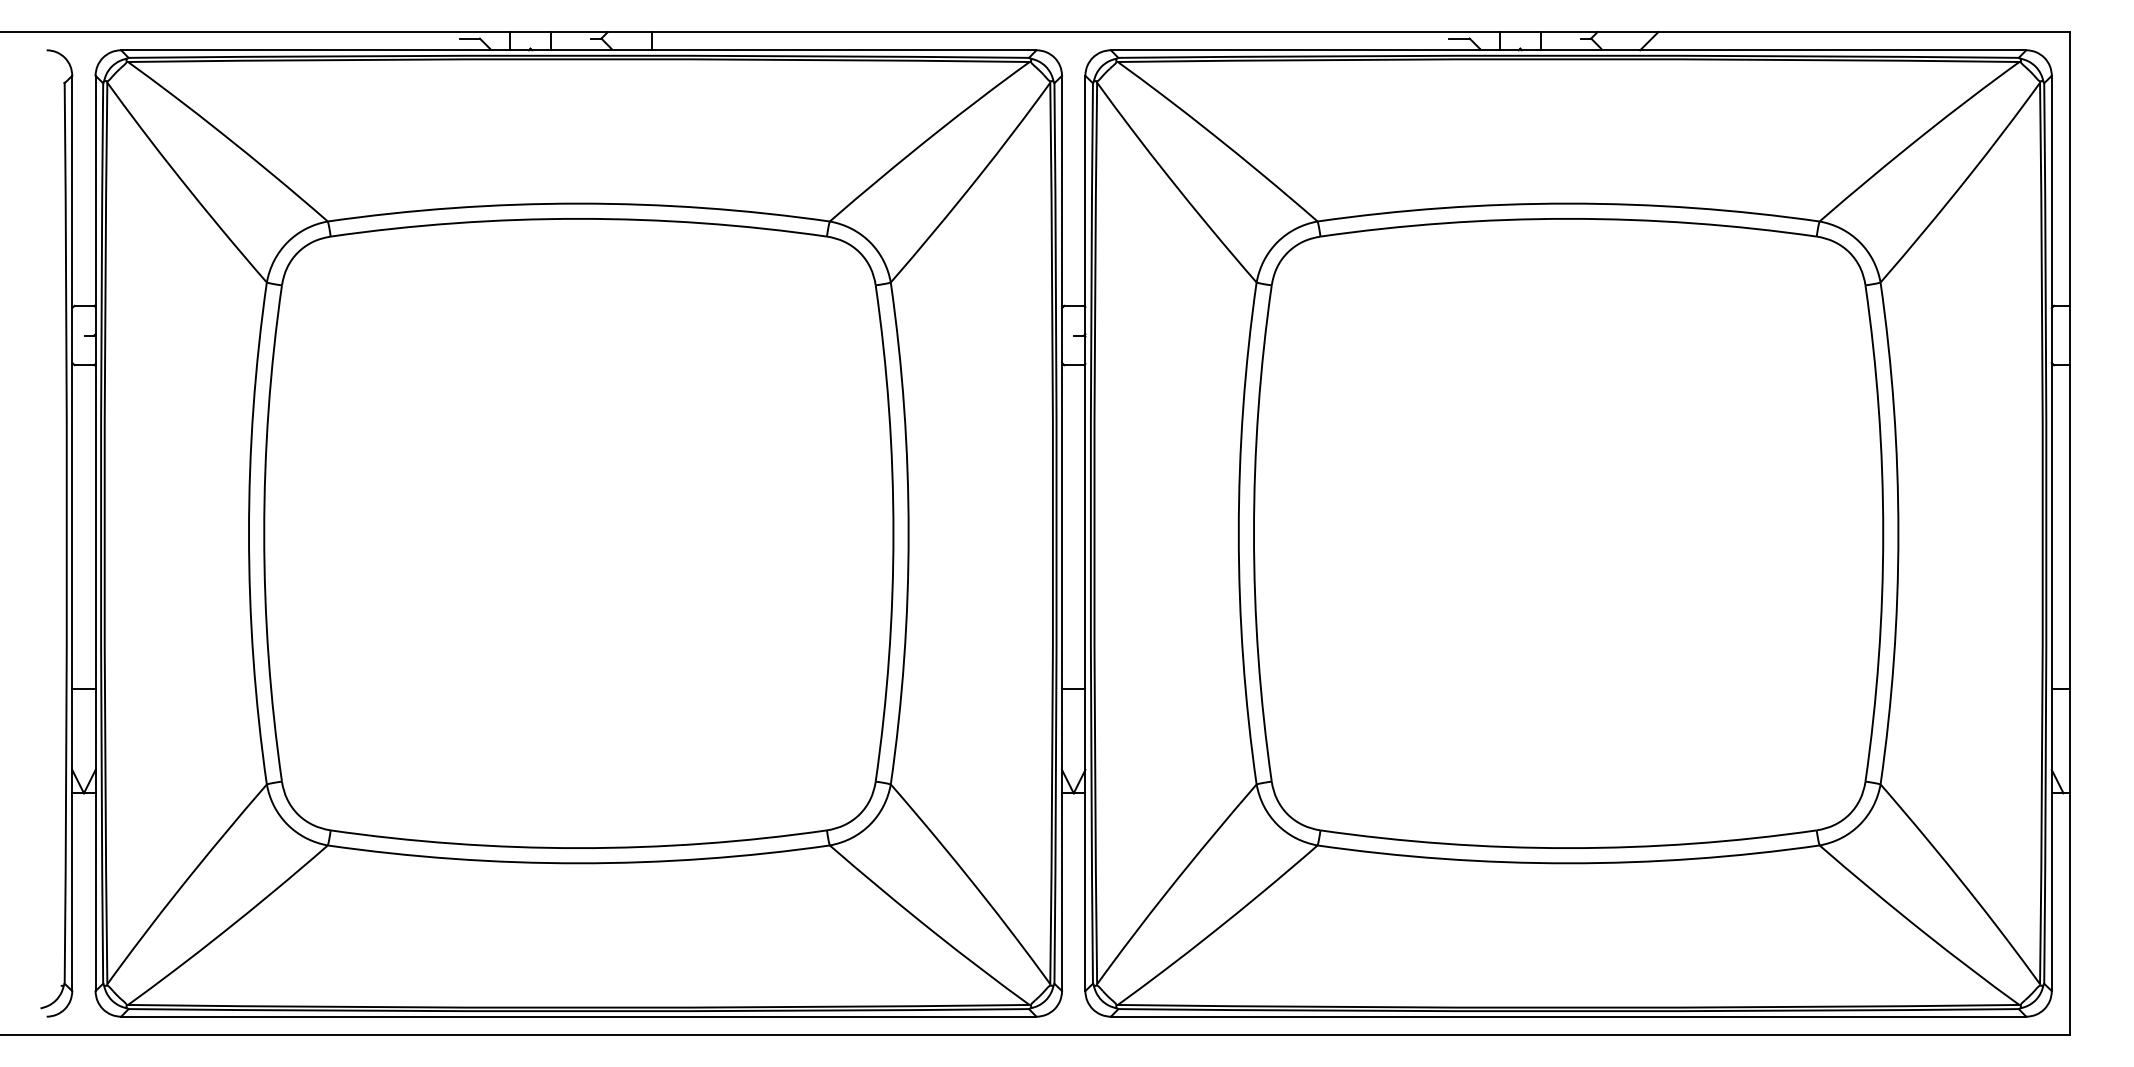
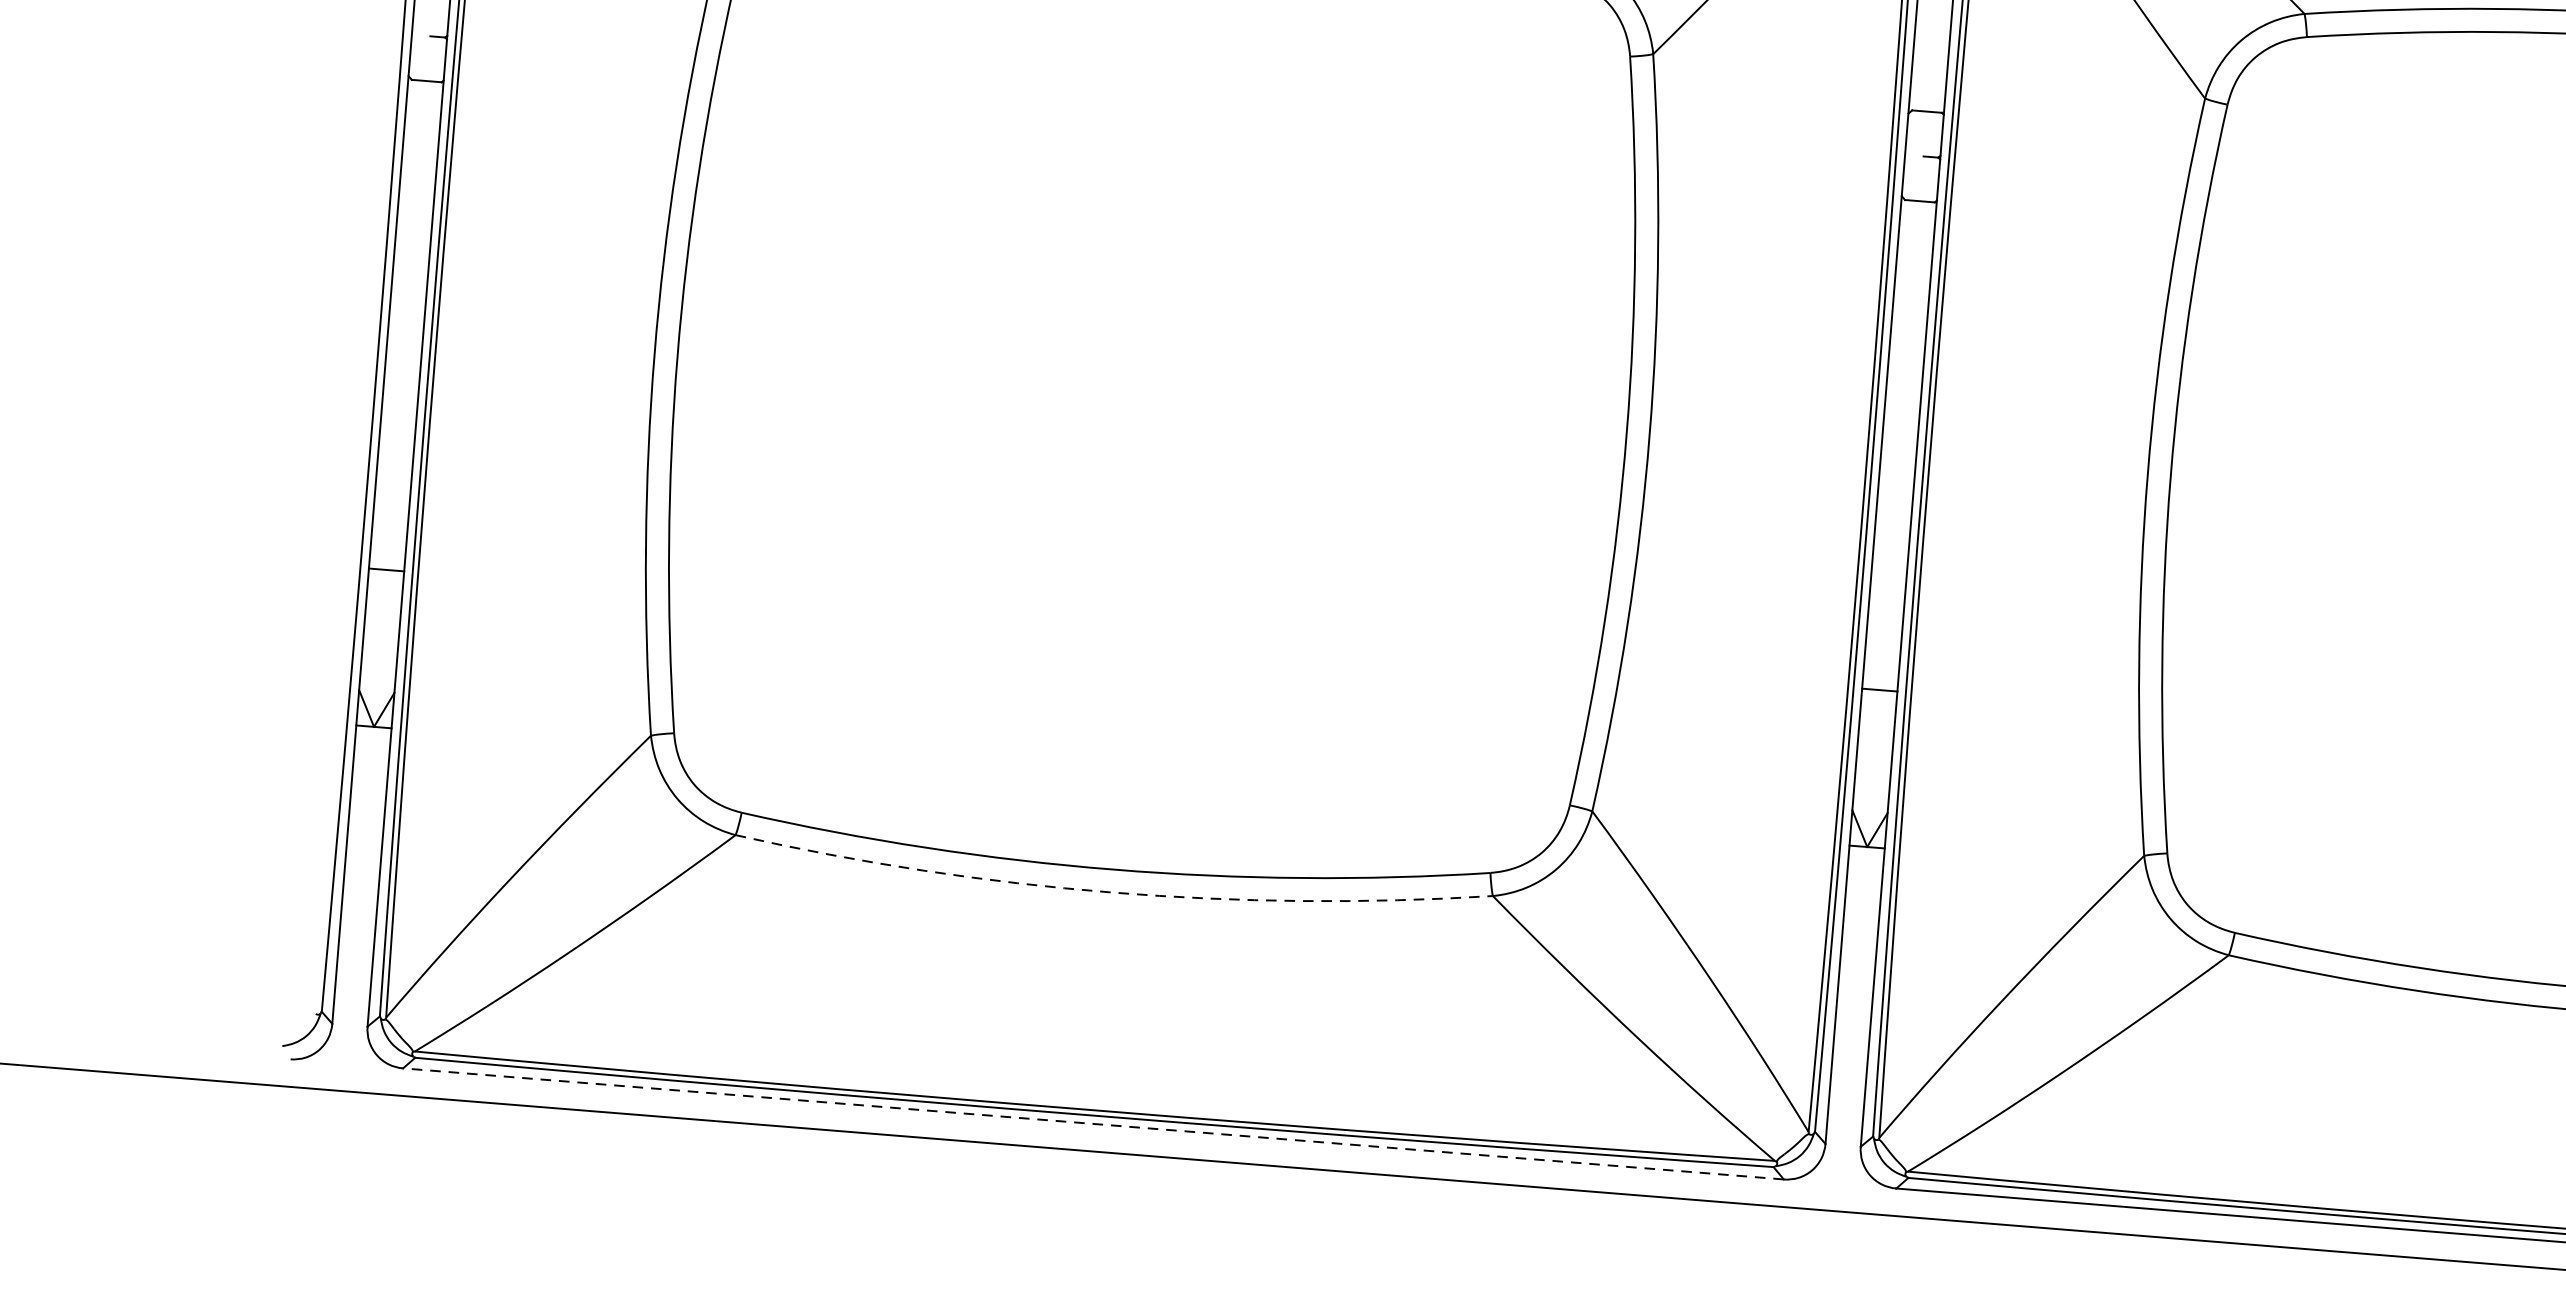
arc: (578, 863) -> (1111, 892), solid -> dashed
line: (578, 1016) -> (1092, 1123), solid -> dashed

